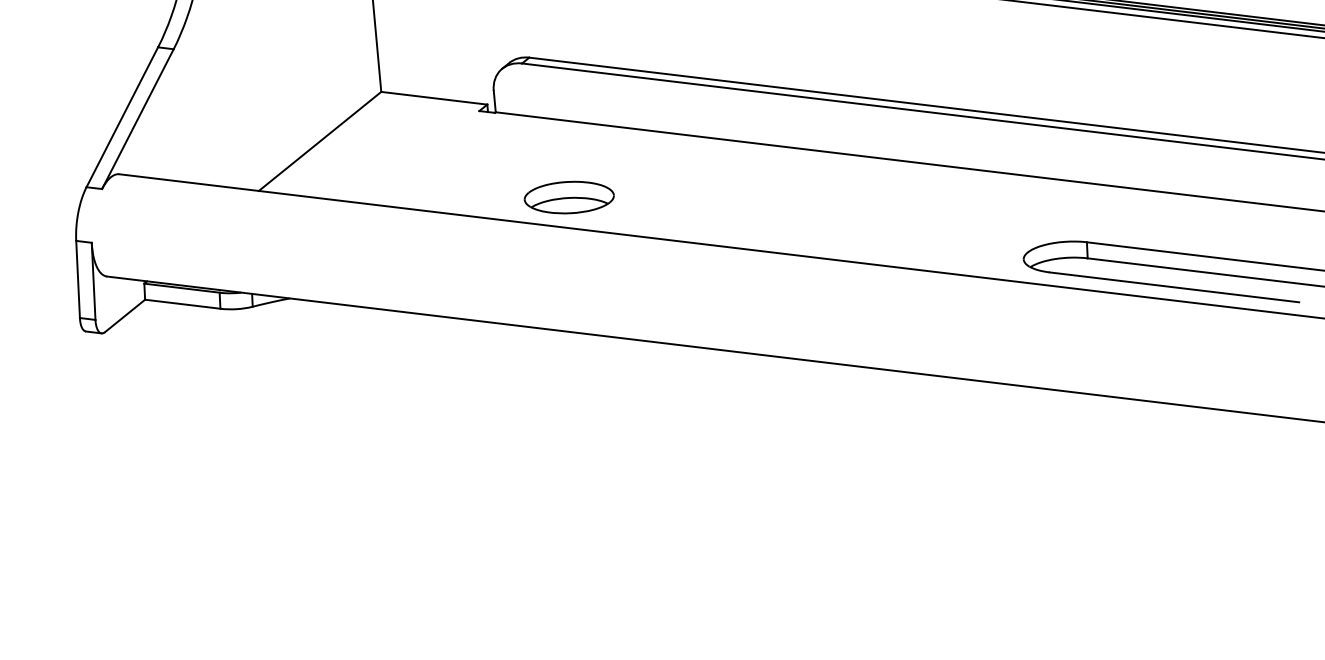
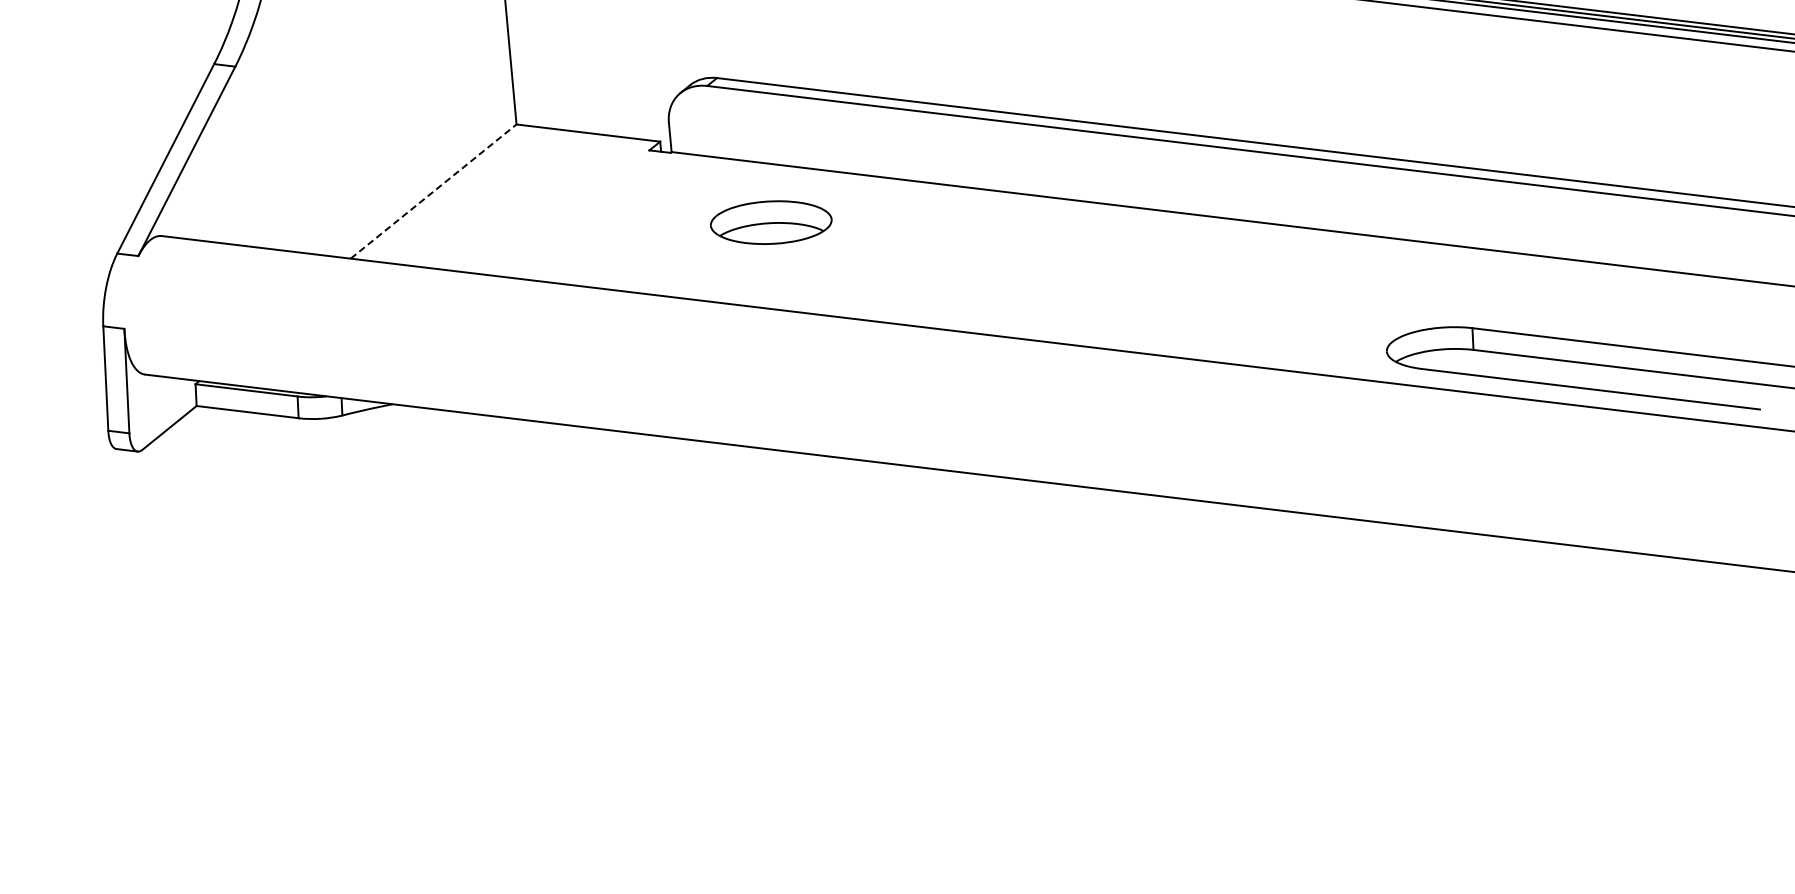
line: (319, 141) -> (433, 191), solid -> dashed
part: (569, 197) -> (771, 222), moved

